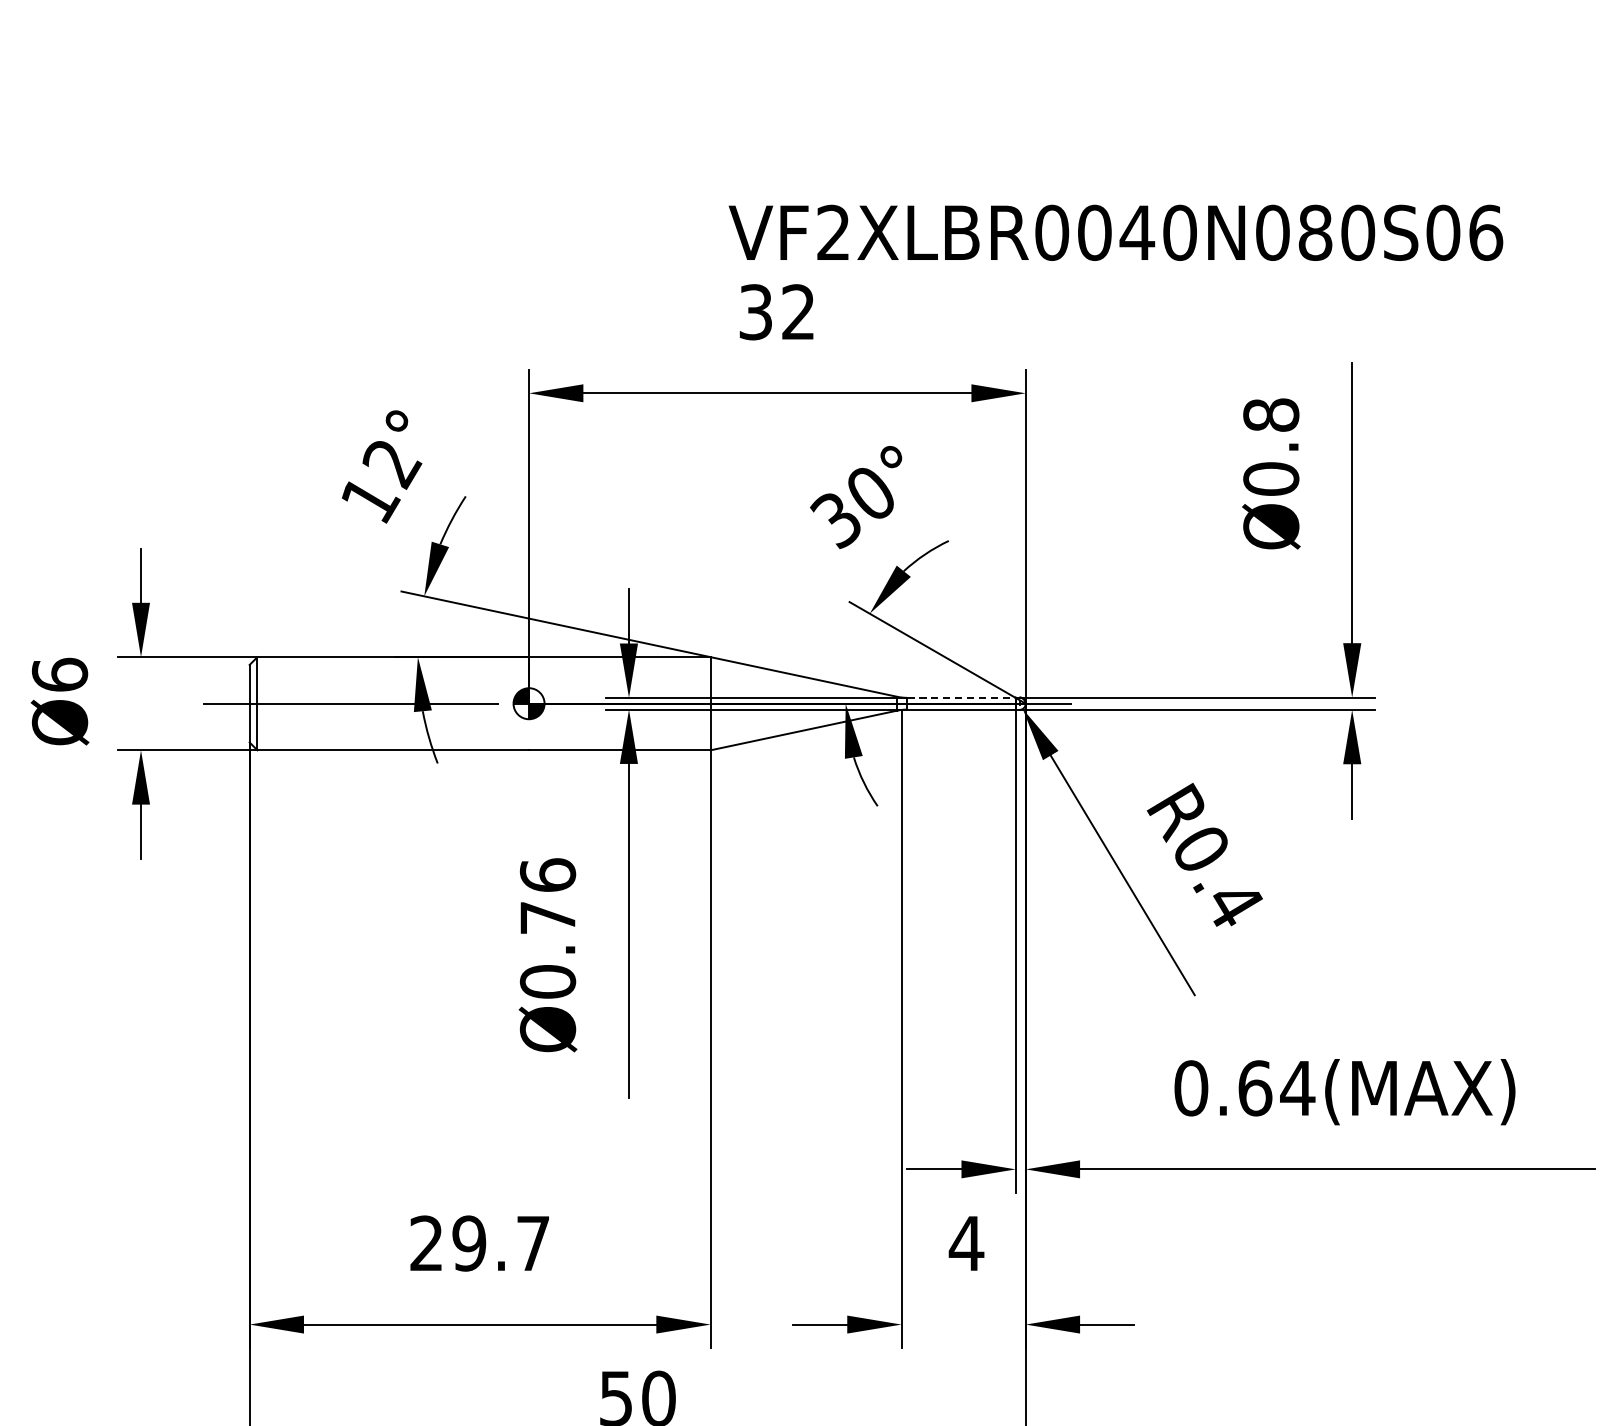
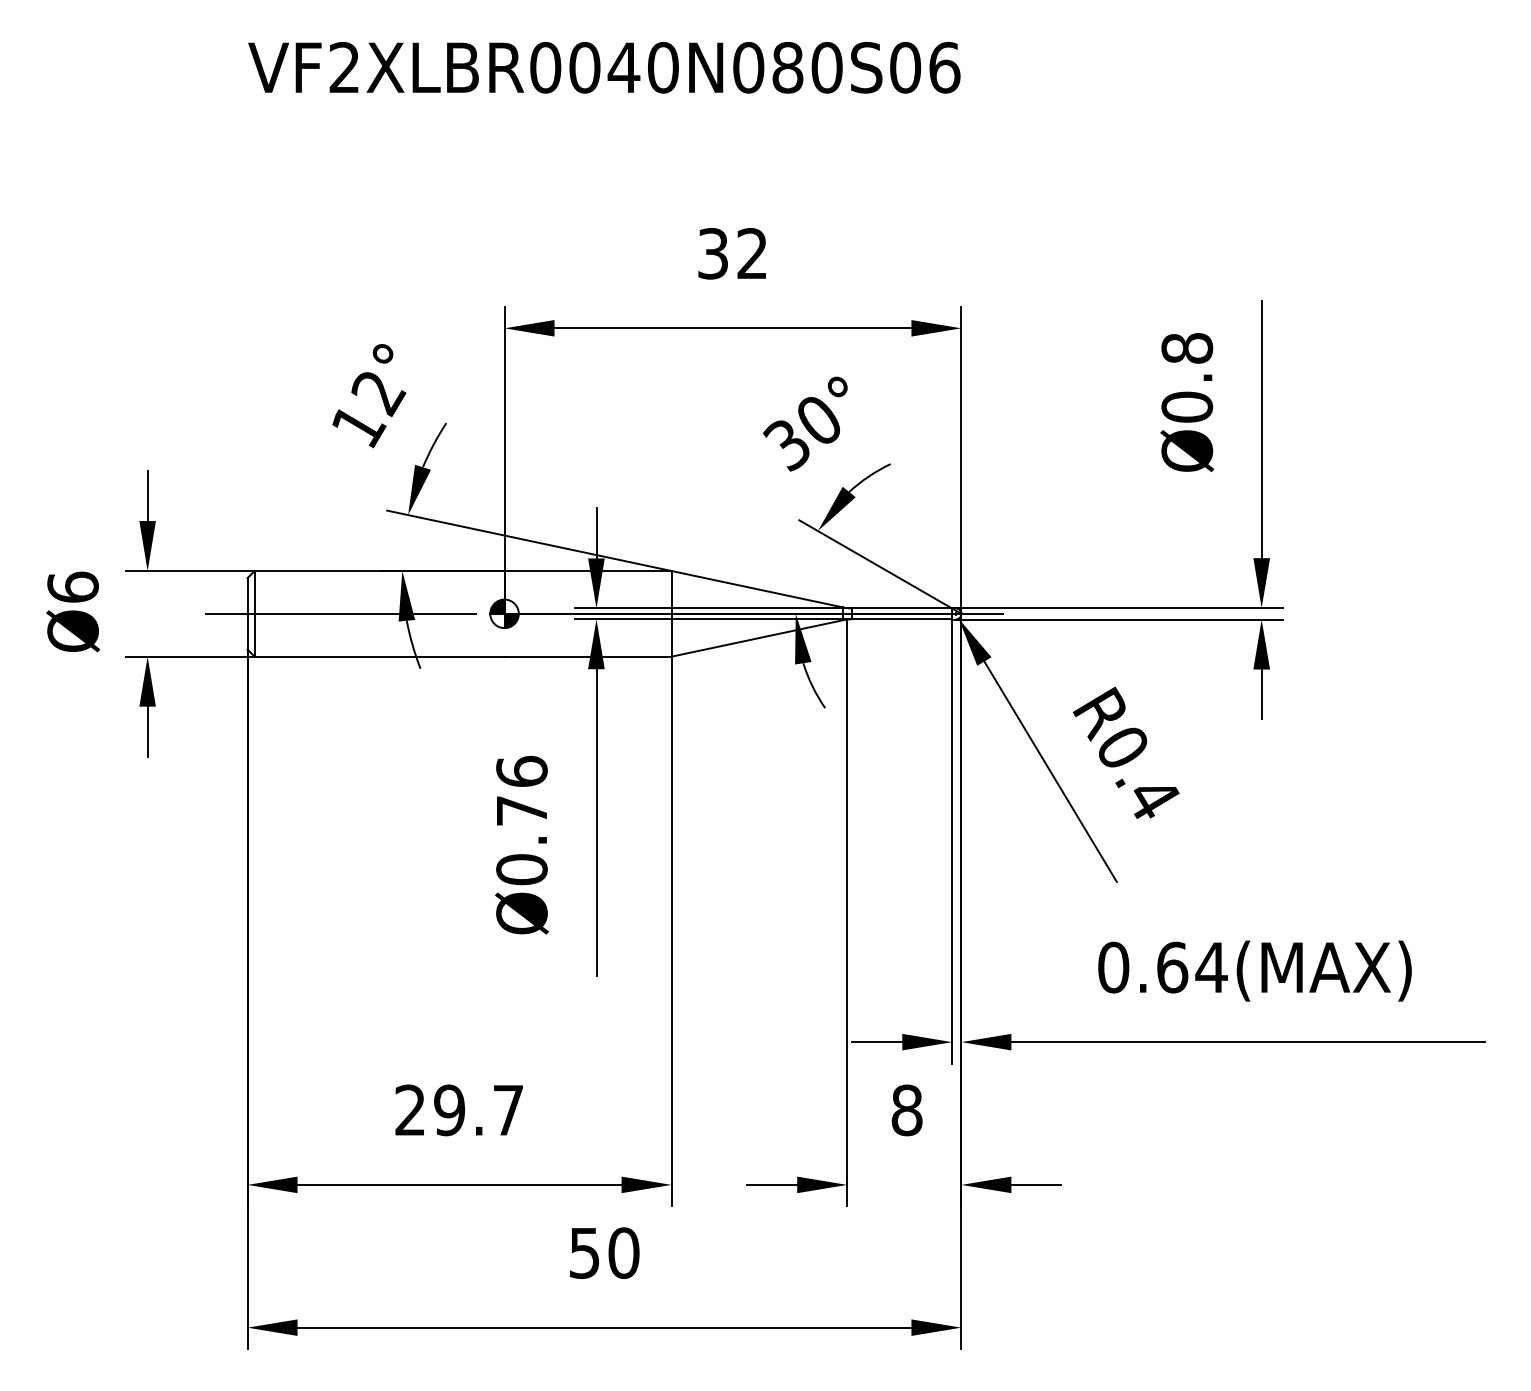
text: (1116, 232) -> (604, 67), moved
line: (961, 697) -> (902, 608), dashed -> solid
text: (966, 1243) -> (906, 1110), 4 -> 8

